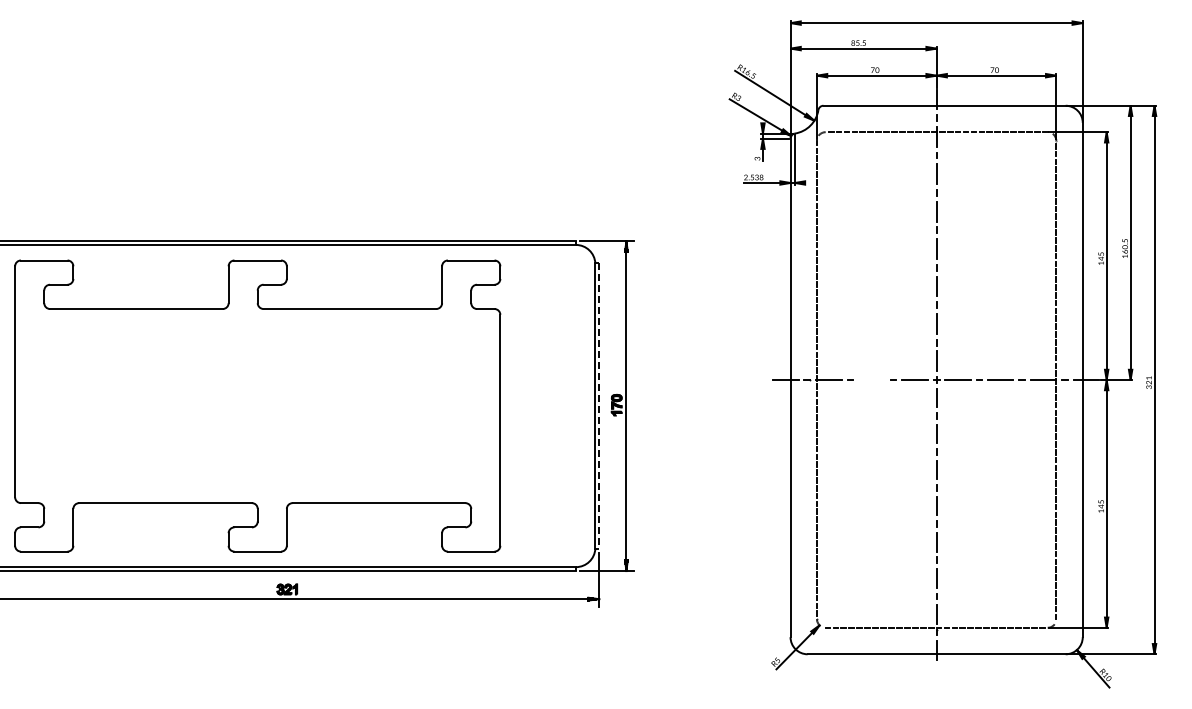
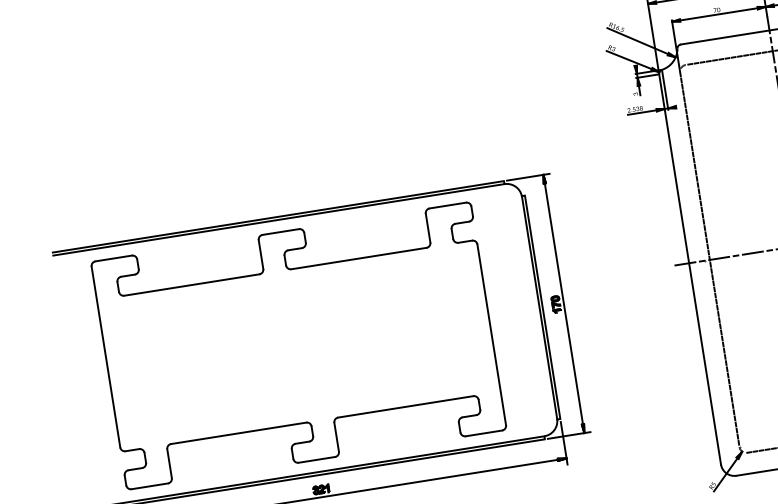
line: (871, 380) -> (752, 253), added
part: (257, 405) -> (298, 345), moved
line: (599, 406) -> (542, 307), dashed -> solid

